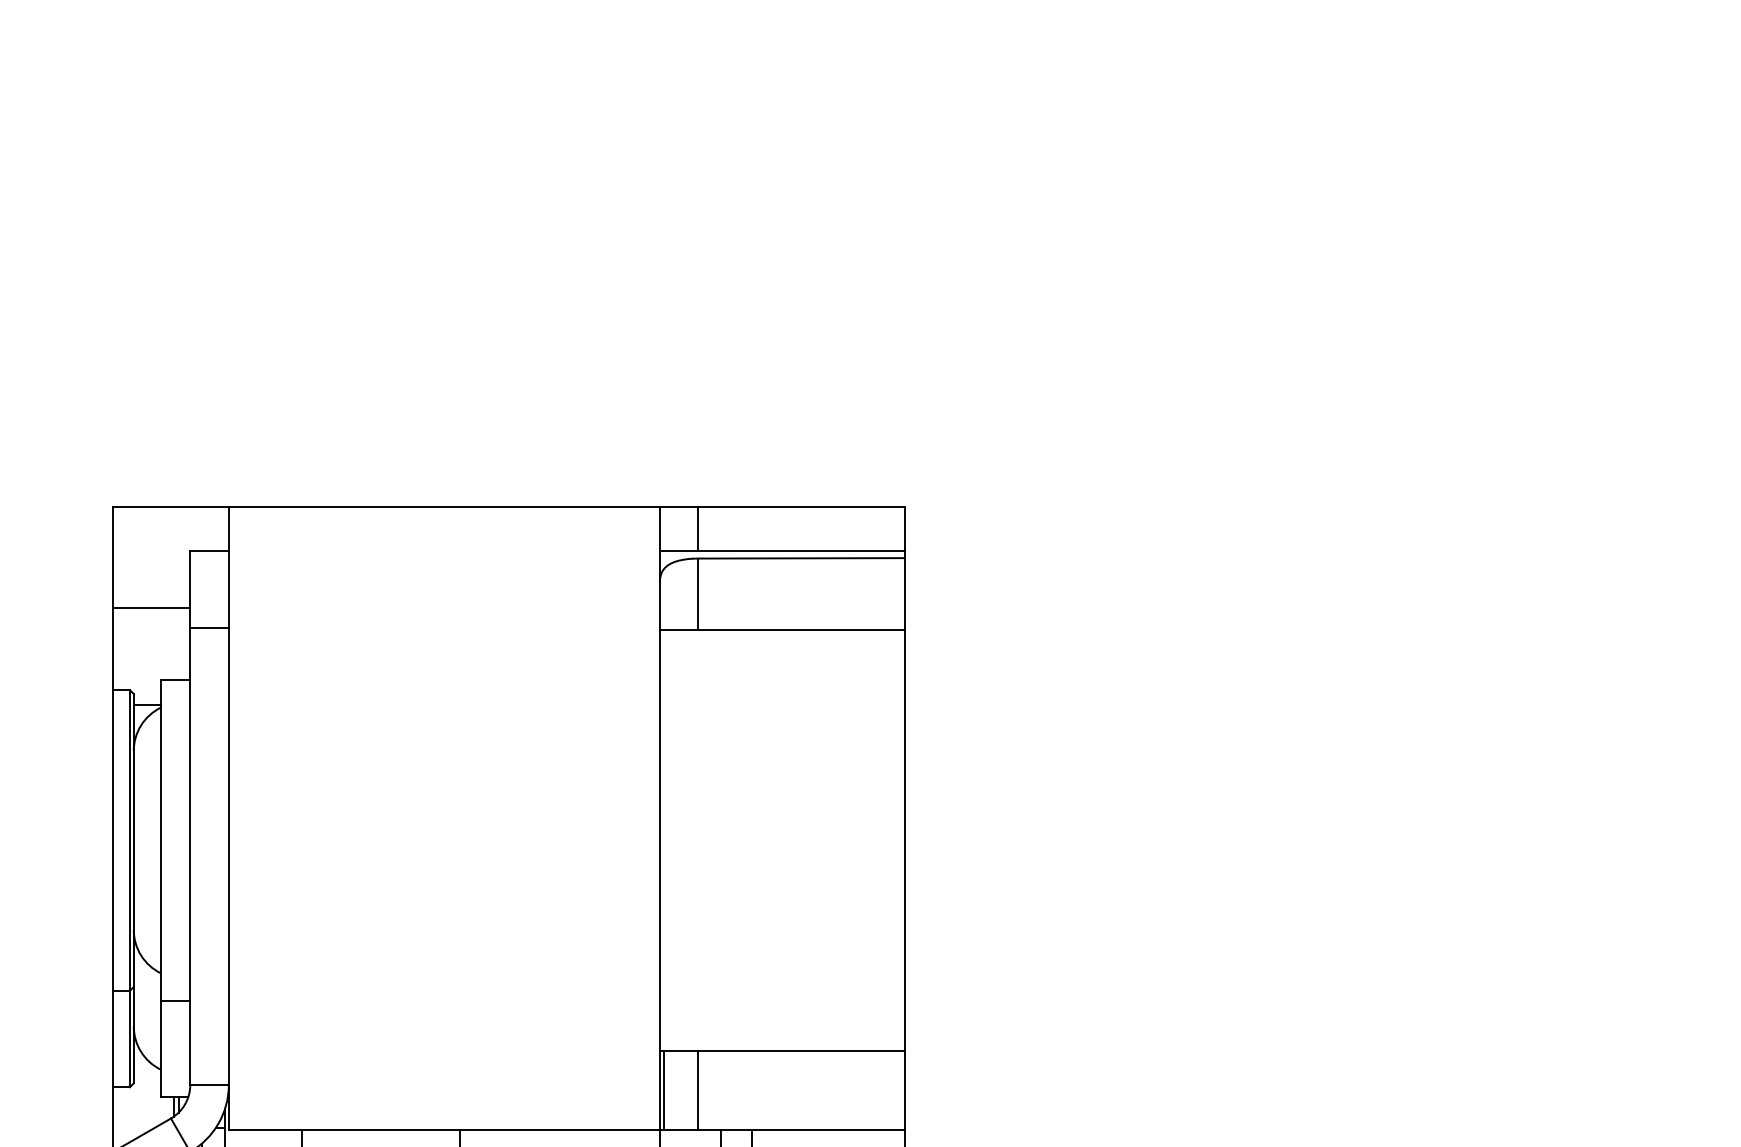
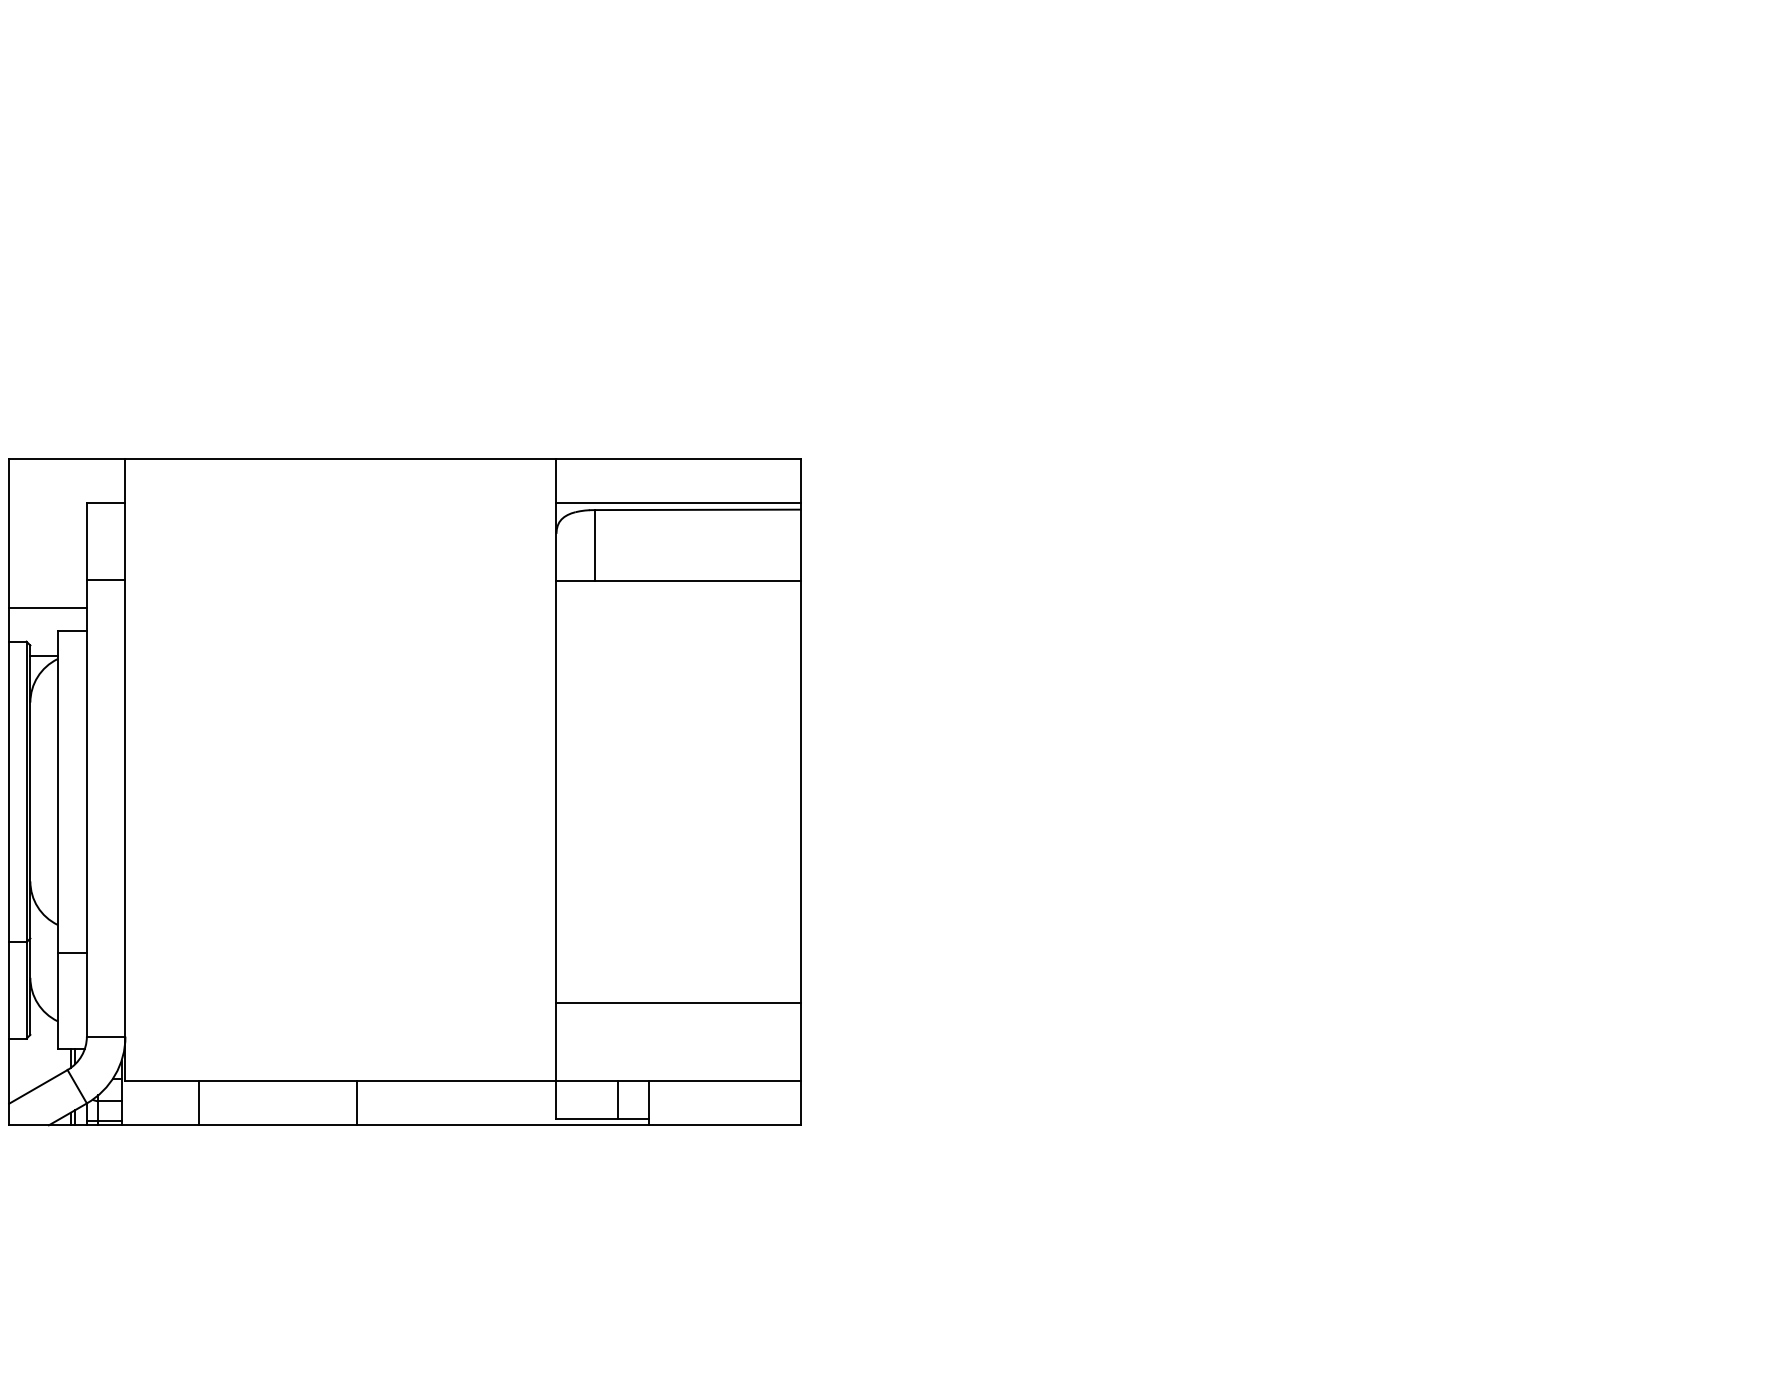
line: (697, 528) -> (594, 480), removed
line: (150, 607) -> (47, 607), moved
line: (663, 1089) -> (560, 1041), removed
line: (697, 1089) -> (594, 1041), removed

